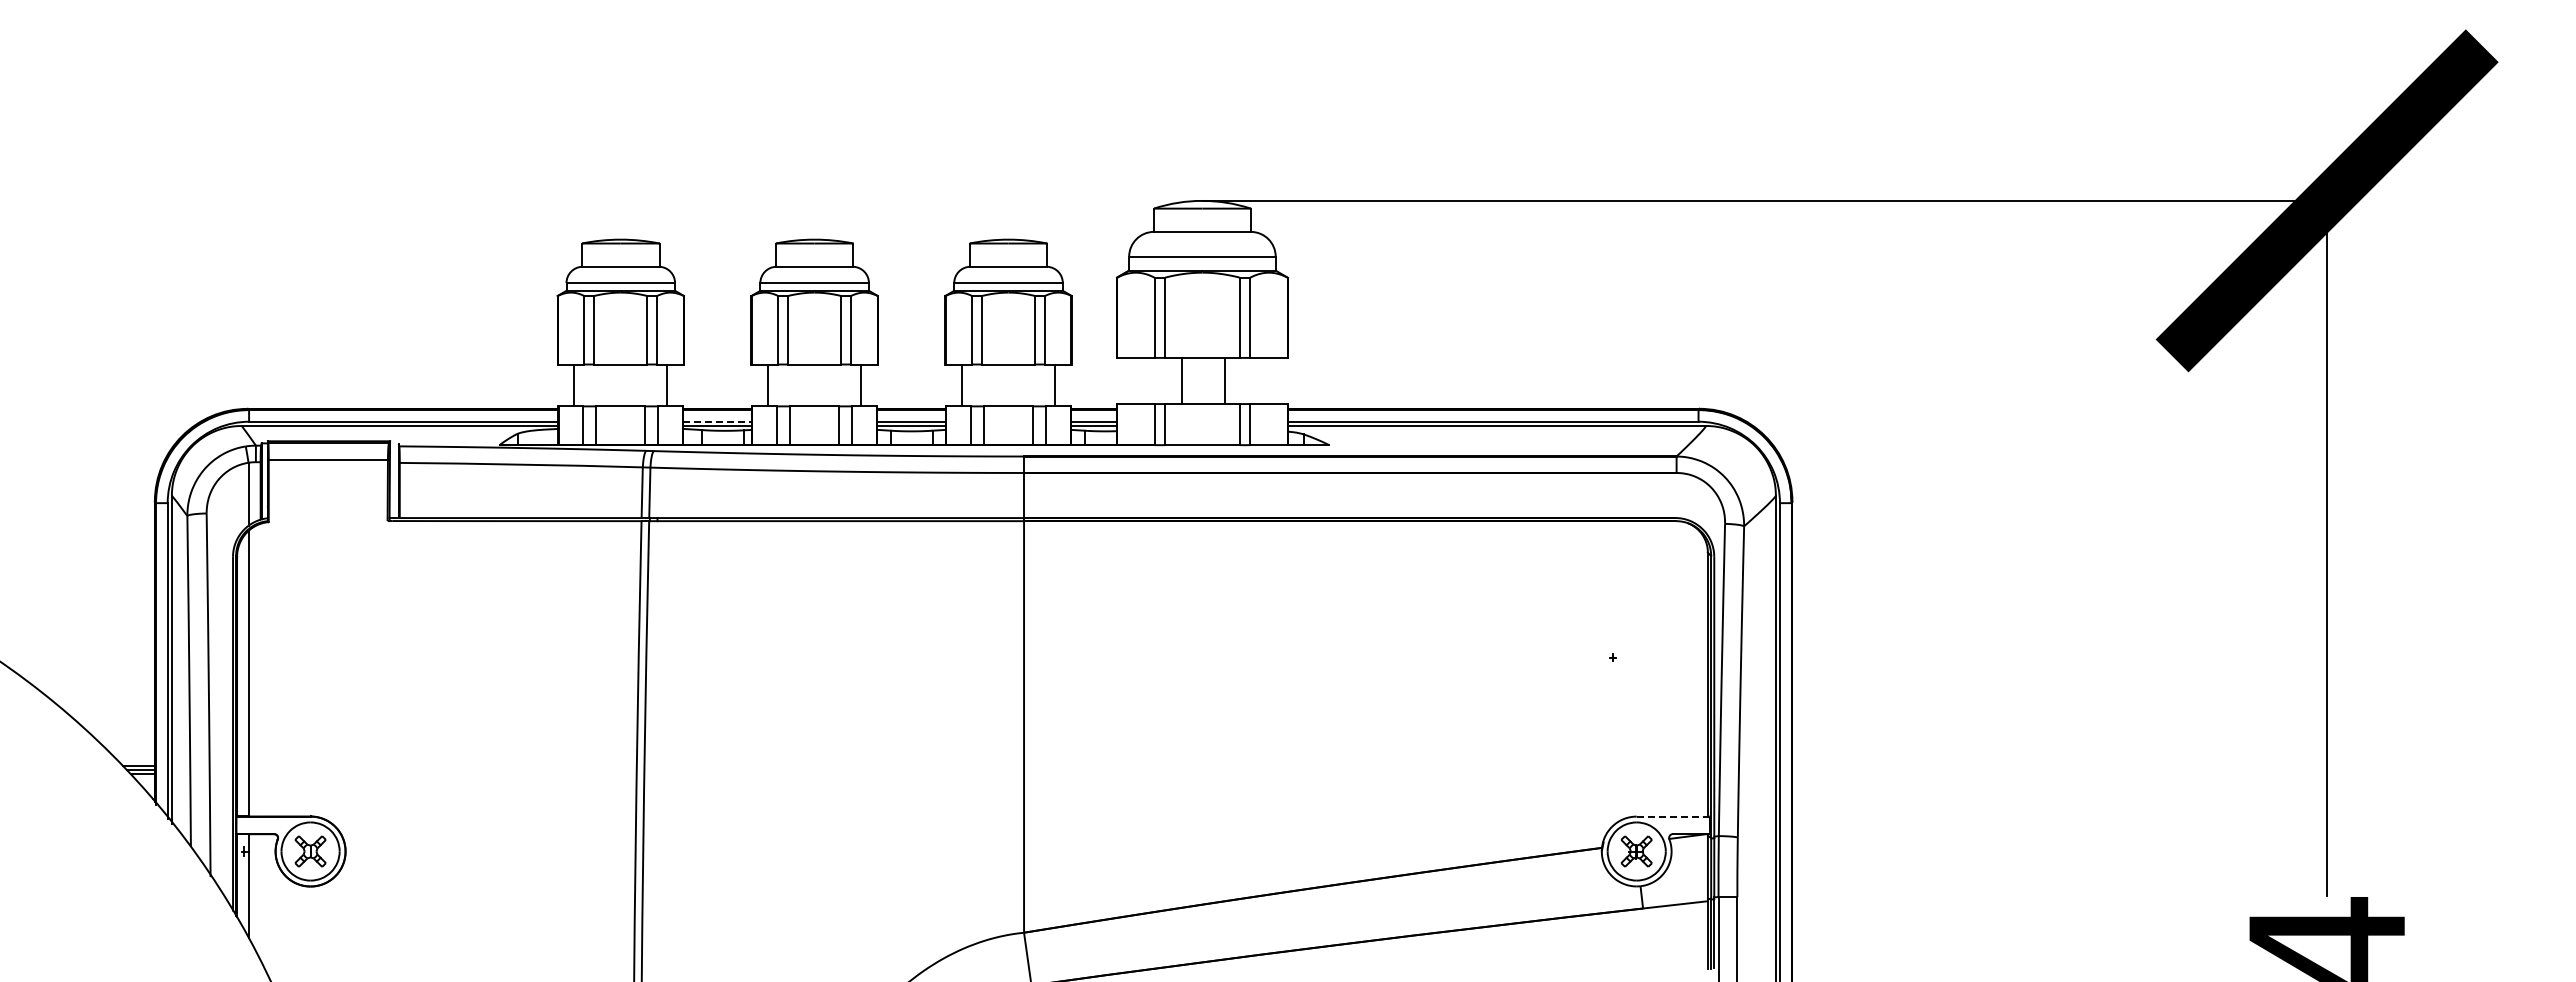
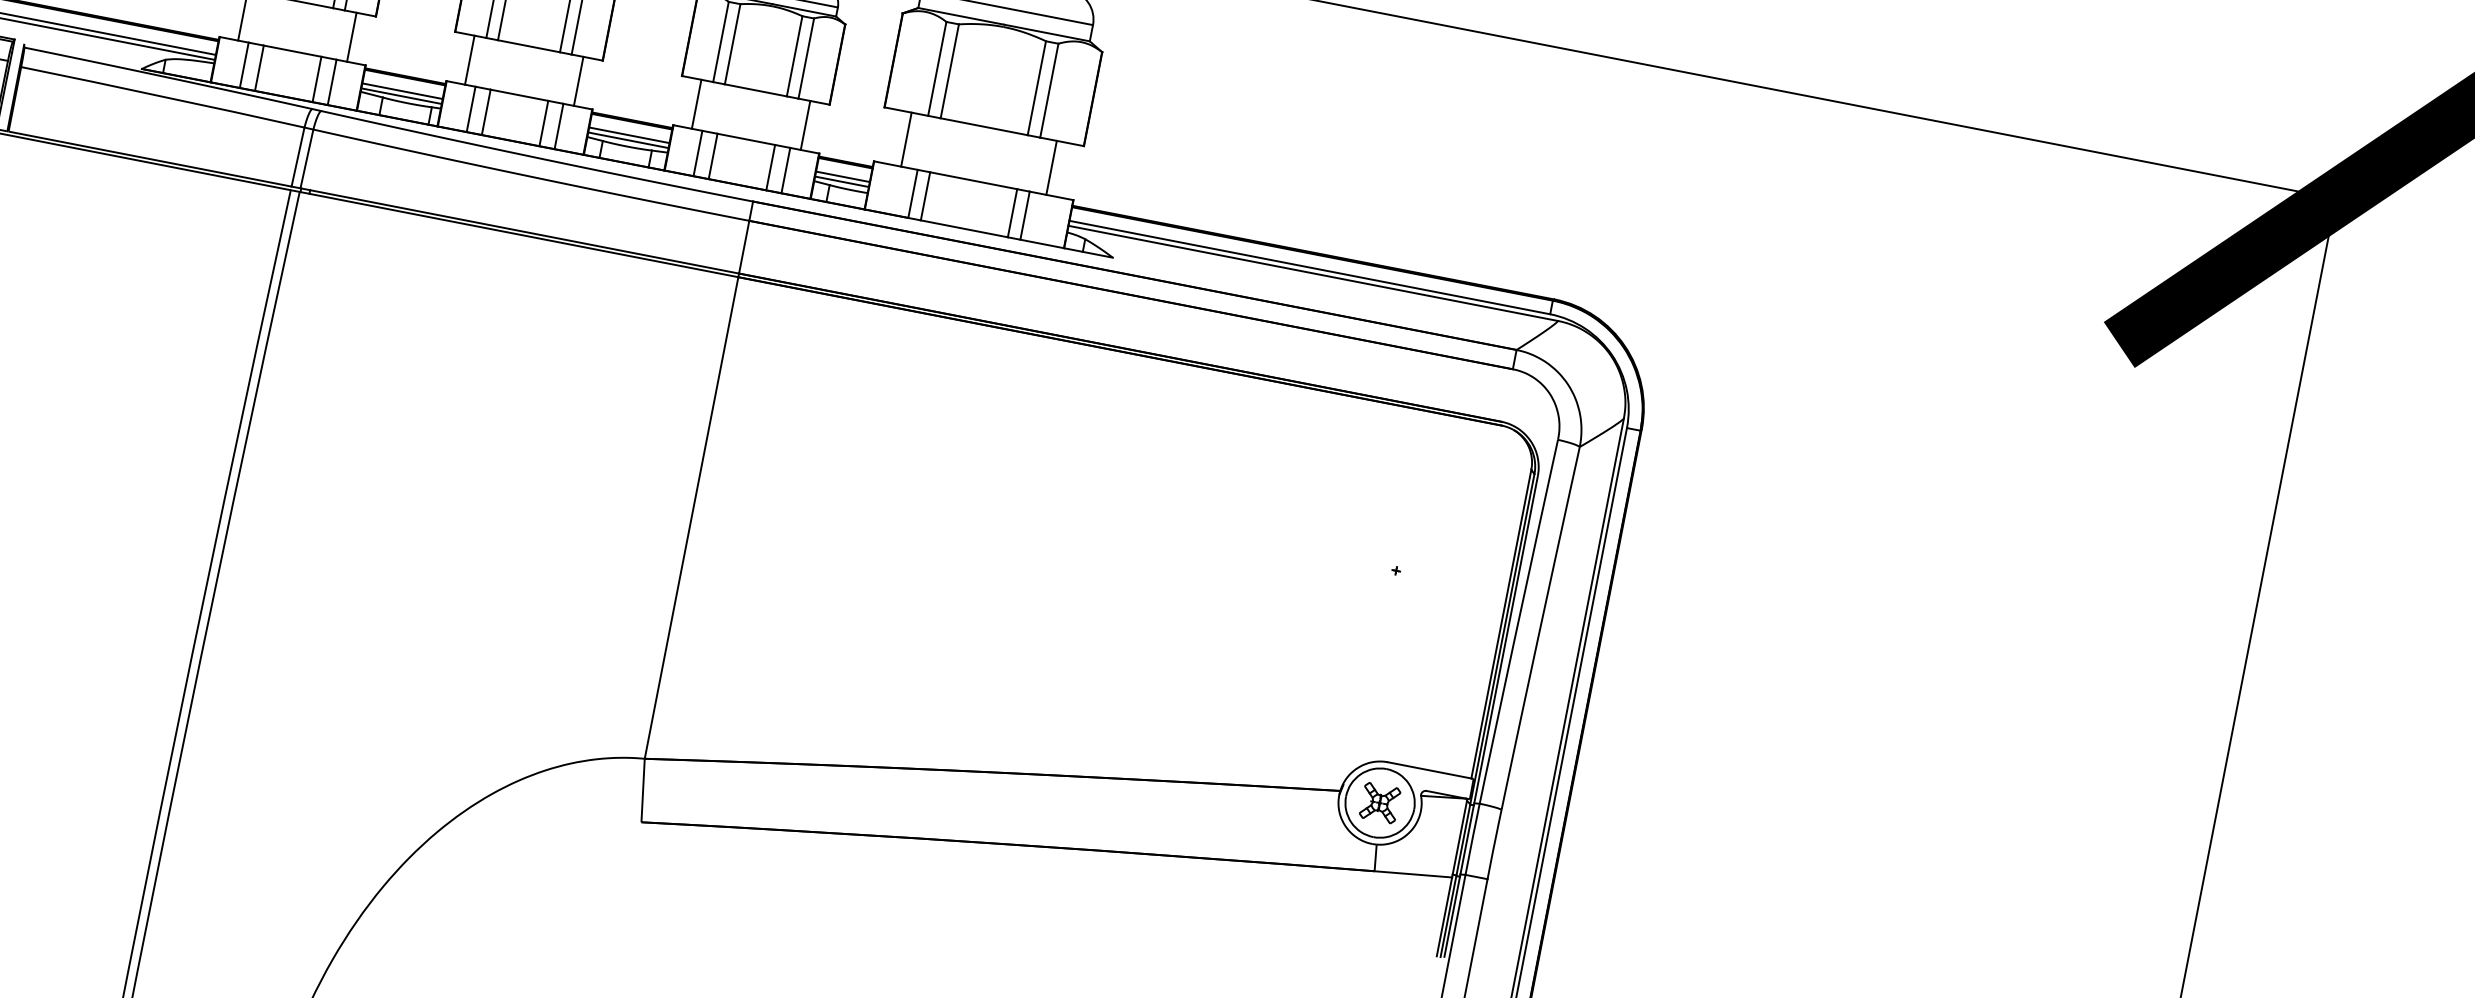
line: (1182, 380) -> (906, 139), moved
line: (1225, 380) -> (1051, 167), moved
line: (718, 421) -> (403, 91), dashed -> solid
line: (1672, 816) -> (1429, 770), dashed -> solid

